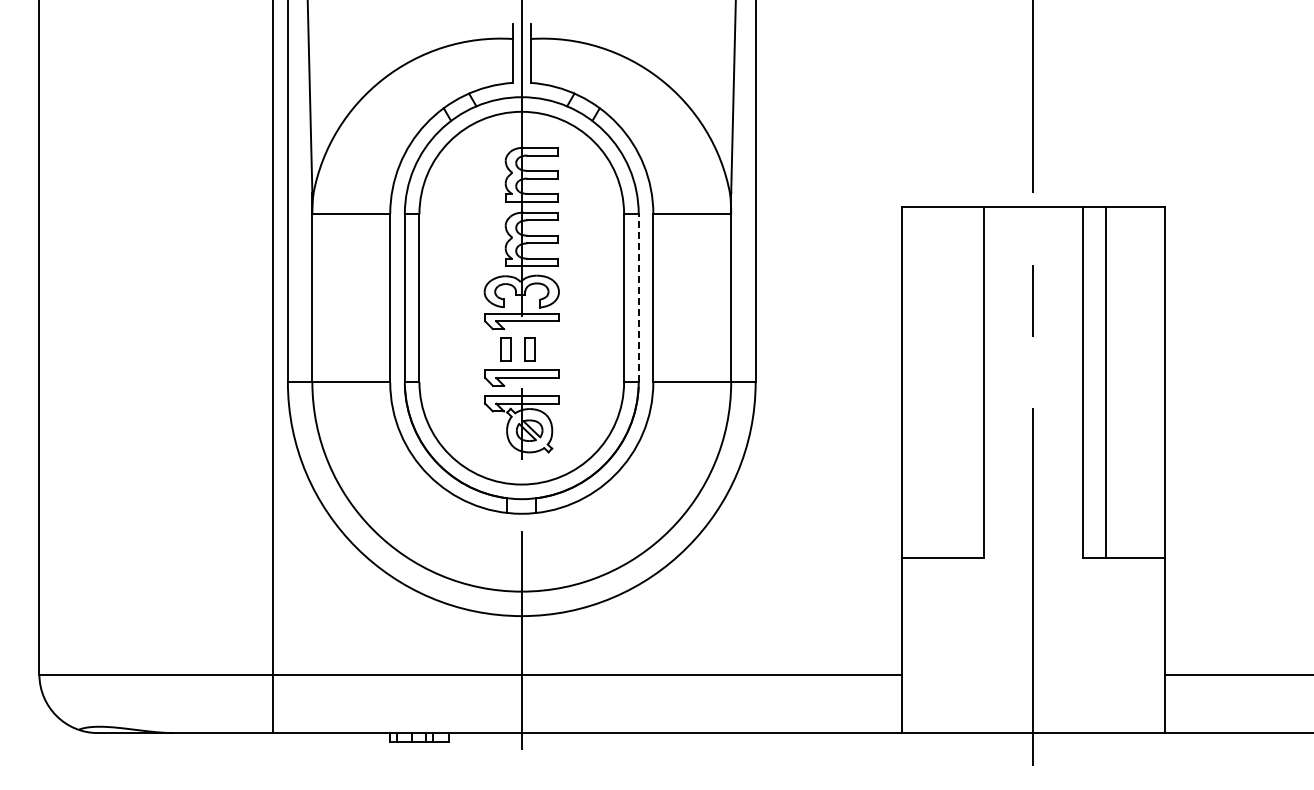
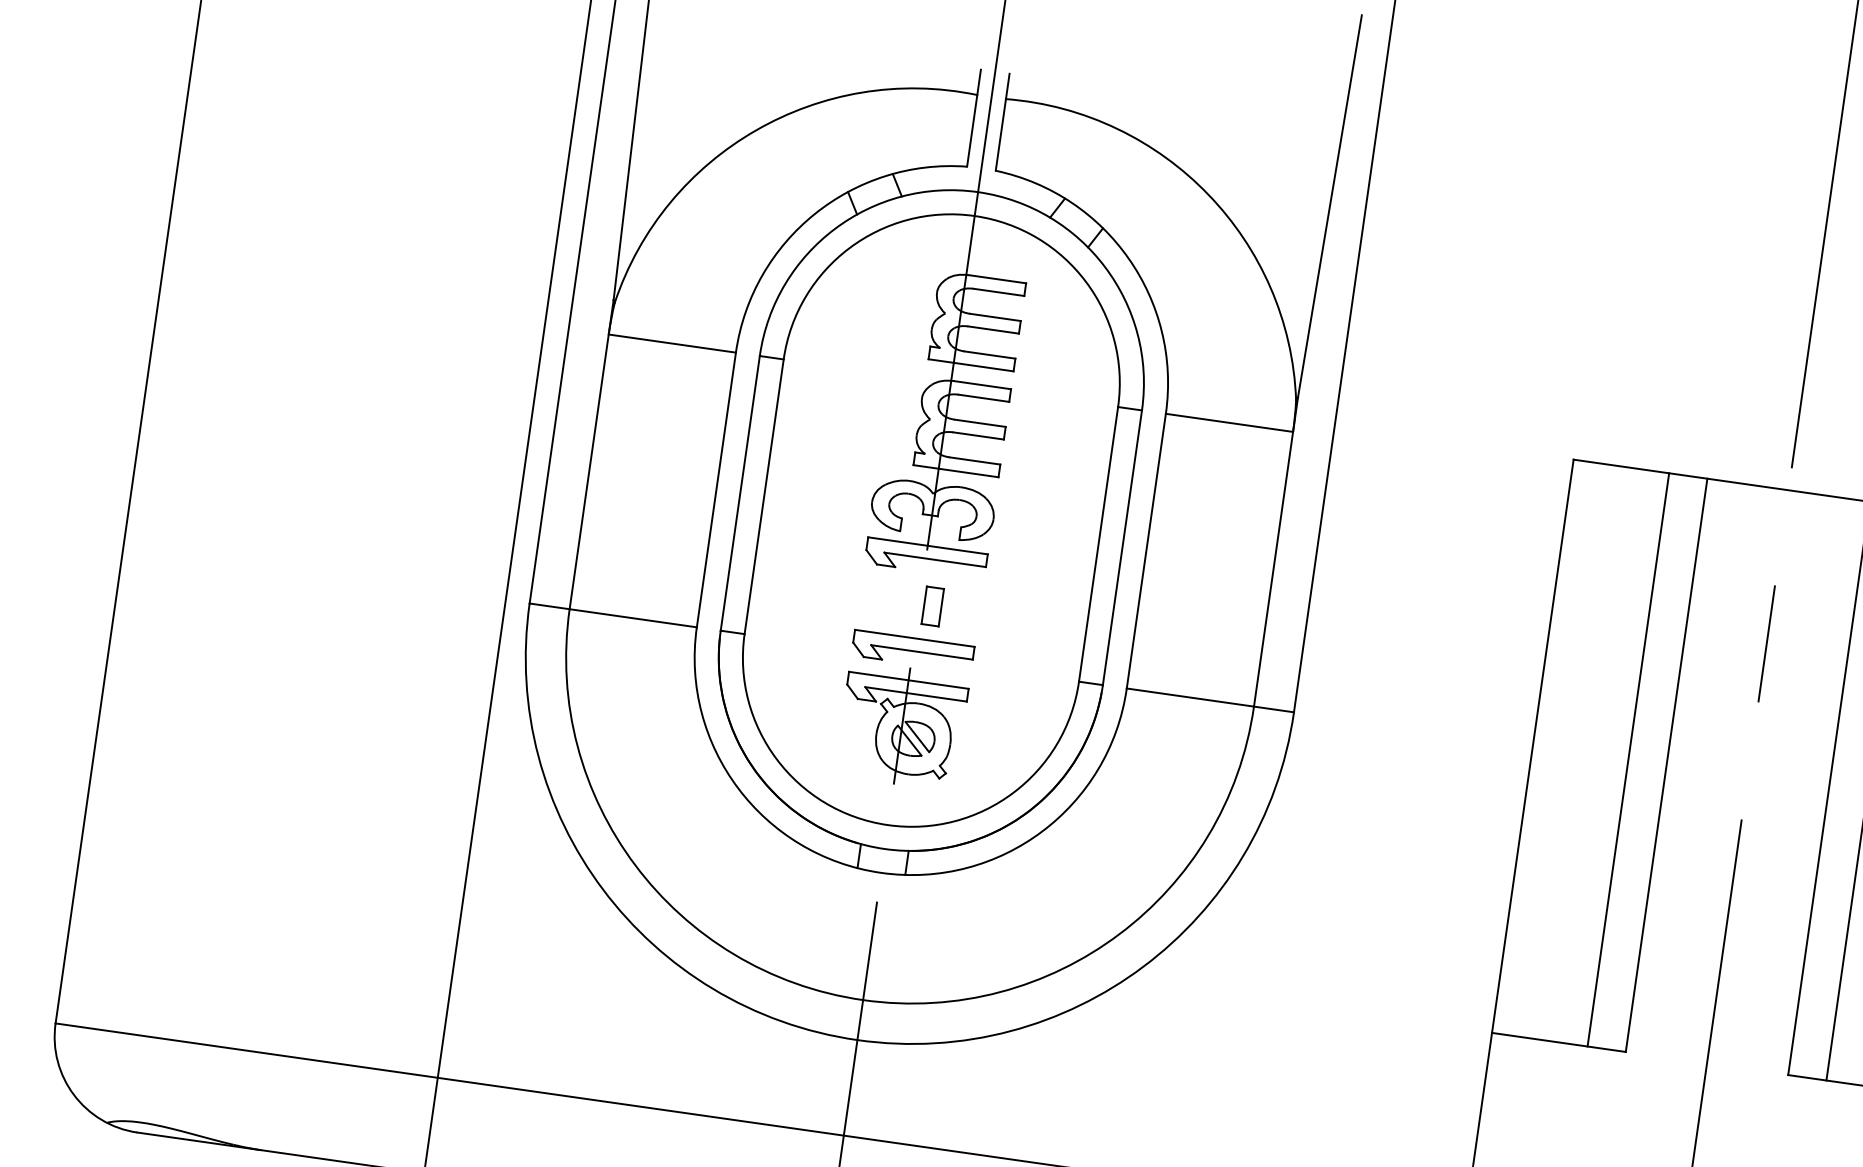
line: (638, 297) -> (1122, 546), dashed -> solid
part: (505, 349) -> (892, 600), removed
line: (960, 381) -> (1628, 758), added

